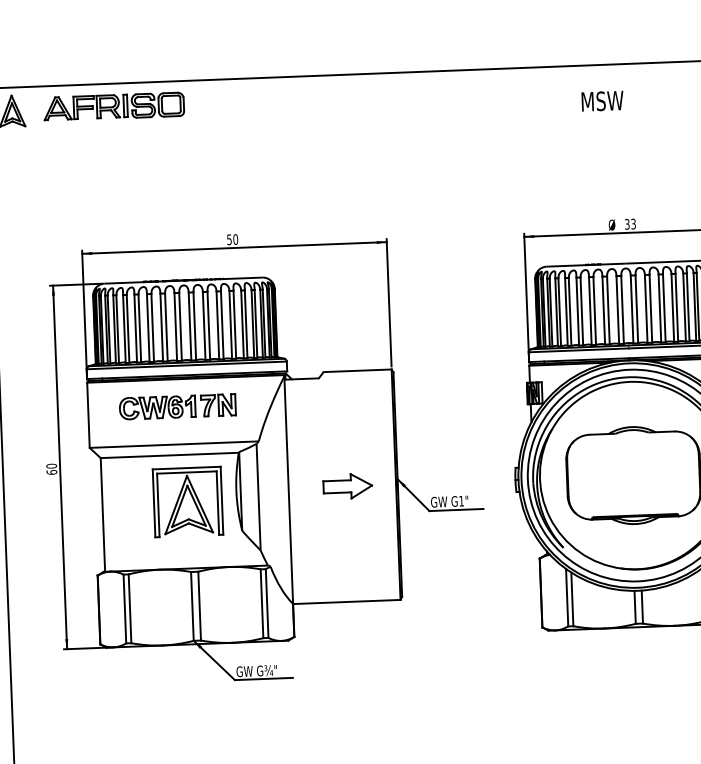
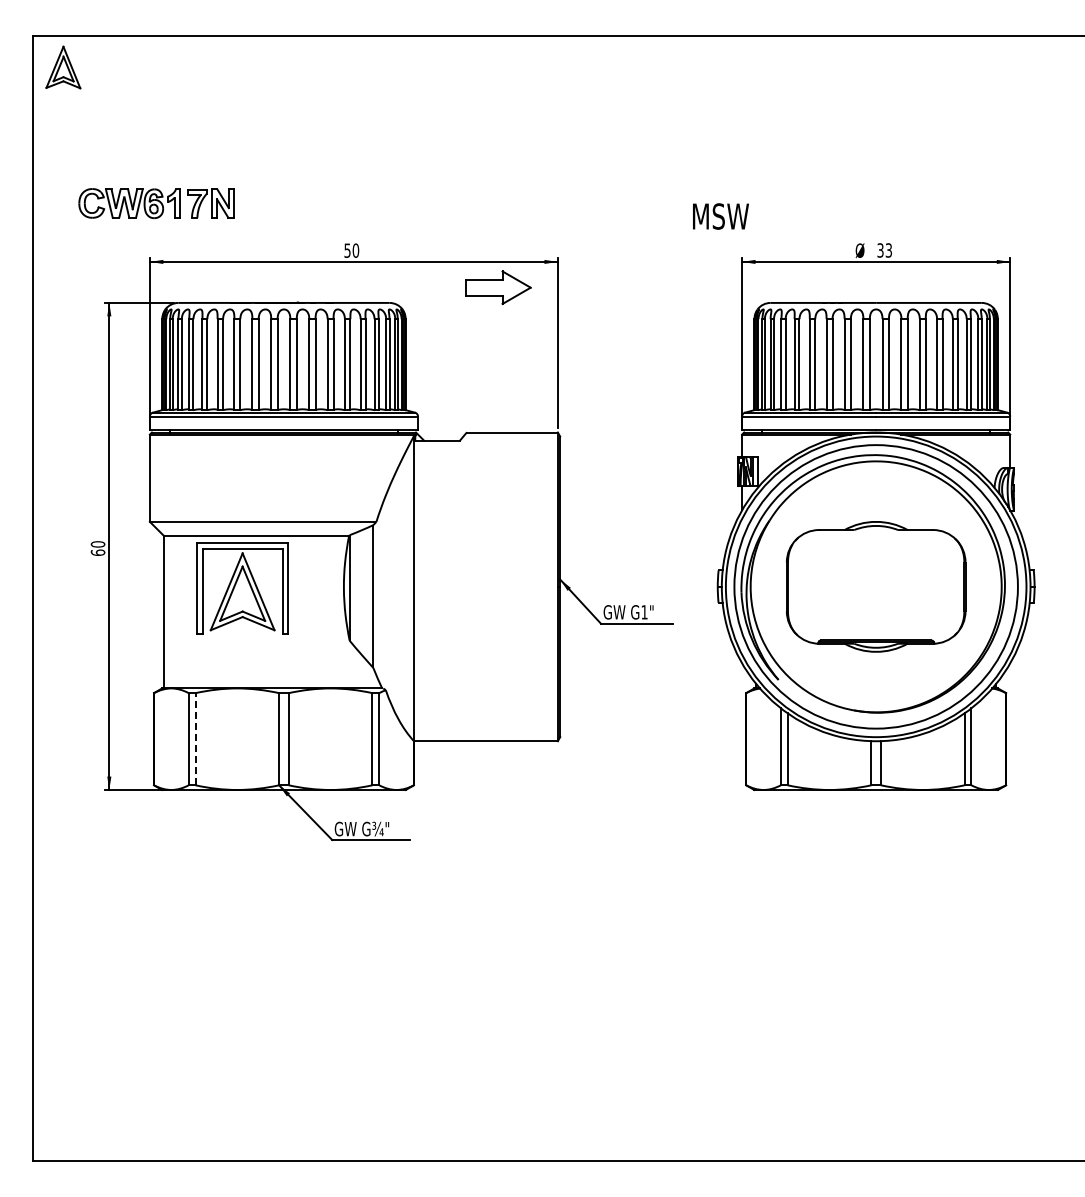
text: (602, 101) -> (720, 216), moved
part: (113, 106) -> (199, 66), removed
part: (177, 406) -> (156, 203), moved
part: (348, 486) -> (498, 287), moved
part: (187, 502) -> (242, 588), moved
line: (129, 608) -> (195, 738), solid -> dashed

